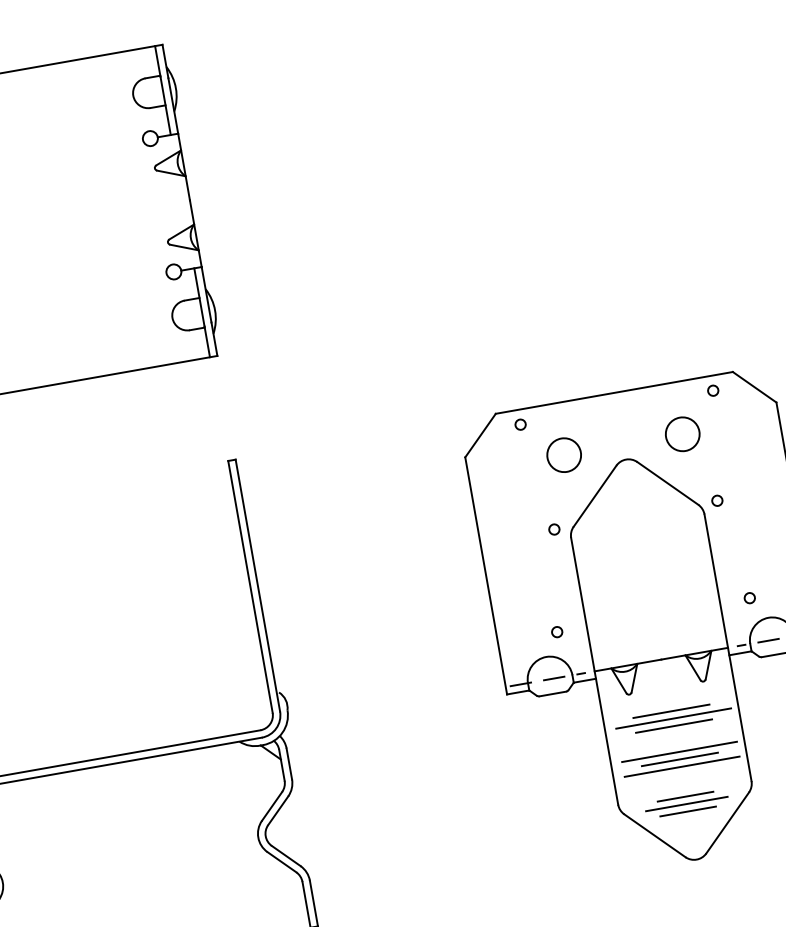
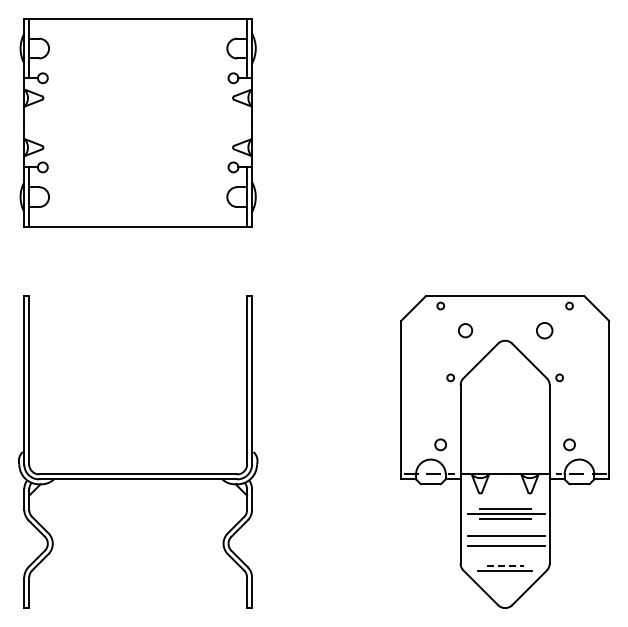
circle: (682, 433) -> (544, 330), size x0.7
circle: (564, 454) -> (465, 330), size x0.6
circle: (749, 597) -> (569, 444), size x1.6
circle: (556, 631) -> (440, 444), size x1.6
line: (679, 759) -> (505, 541), removed
line: (686, 797) -> (505, 566), solid -> dashed
line: (687, 811) -> (504, 575), removed

